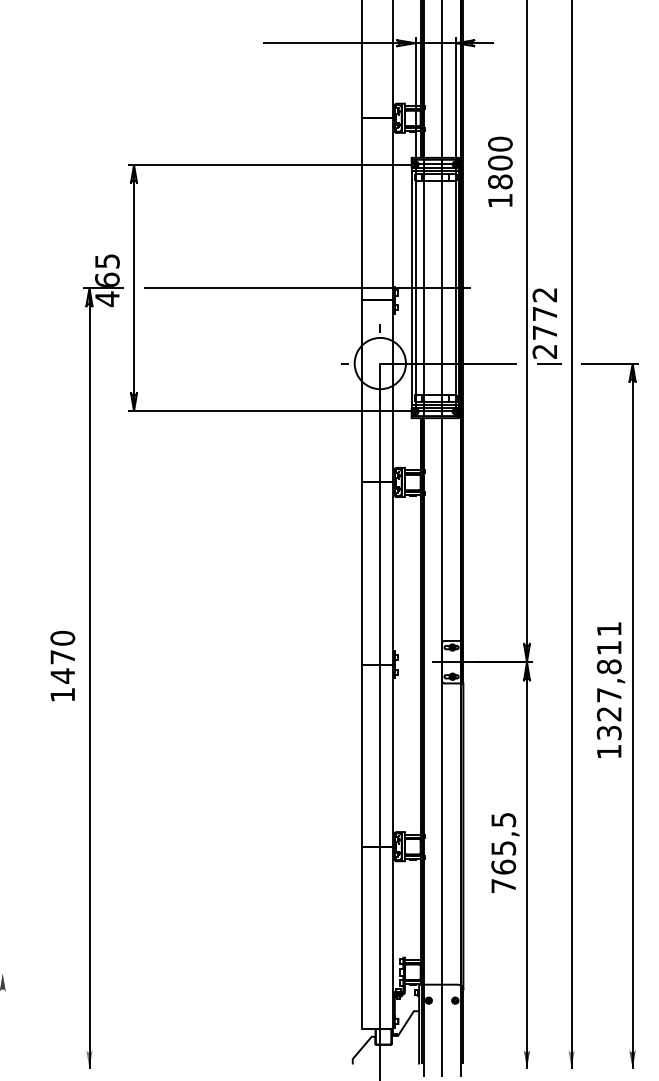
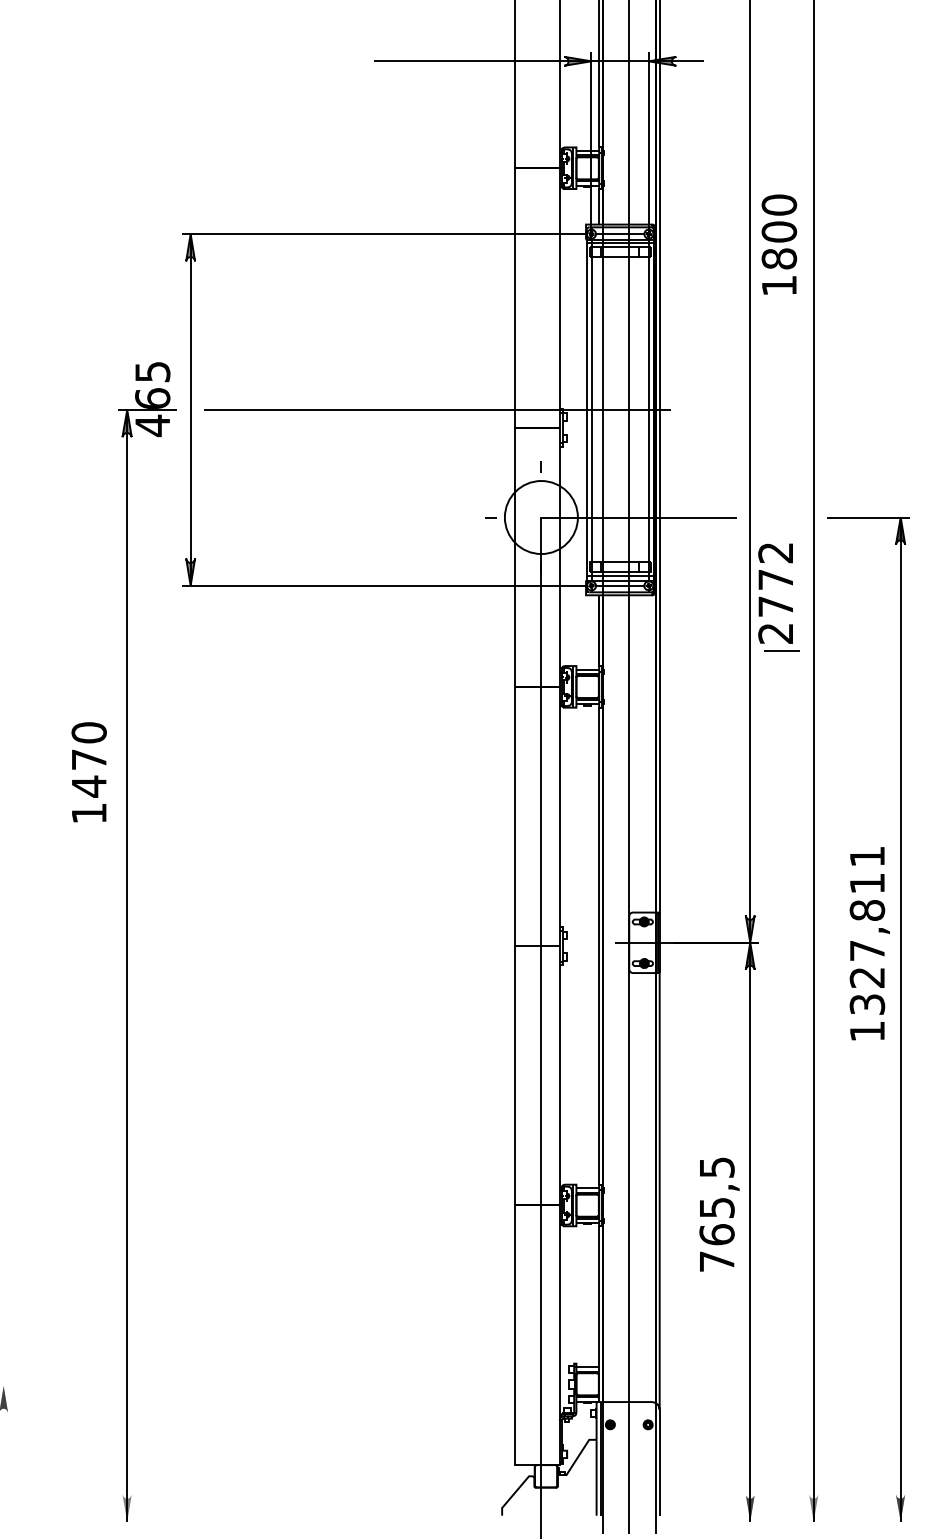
text: (500, 171) -> (779, 244), moved
part: (546, 326) -> (778, 597), moved
text: (62, 666) -> (88, 772), moved
text: (610, 690) -> (869, 943), moved

